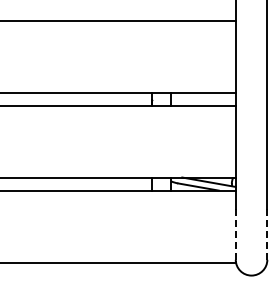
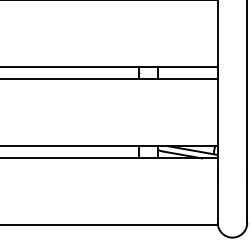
line: (267, 233) -> (247, 198), dashed -> solid
line: (235, 234) -> (217, 199), dashed -> solid

